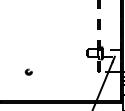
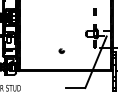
part: (28, 71) -> (61, 50), moved

